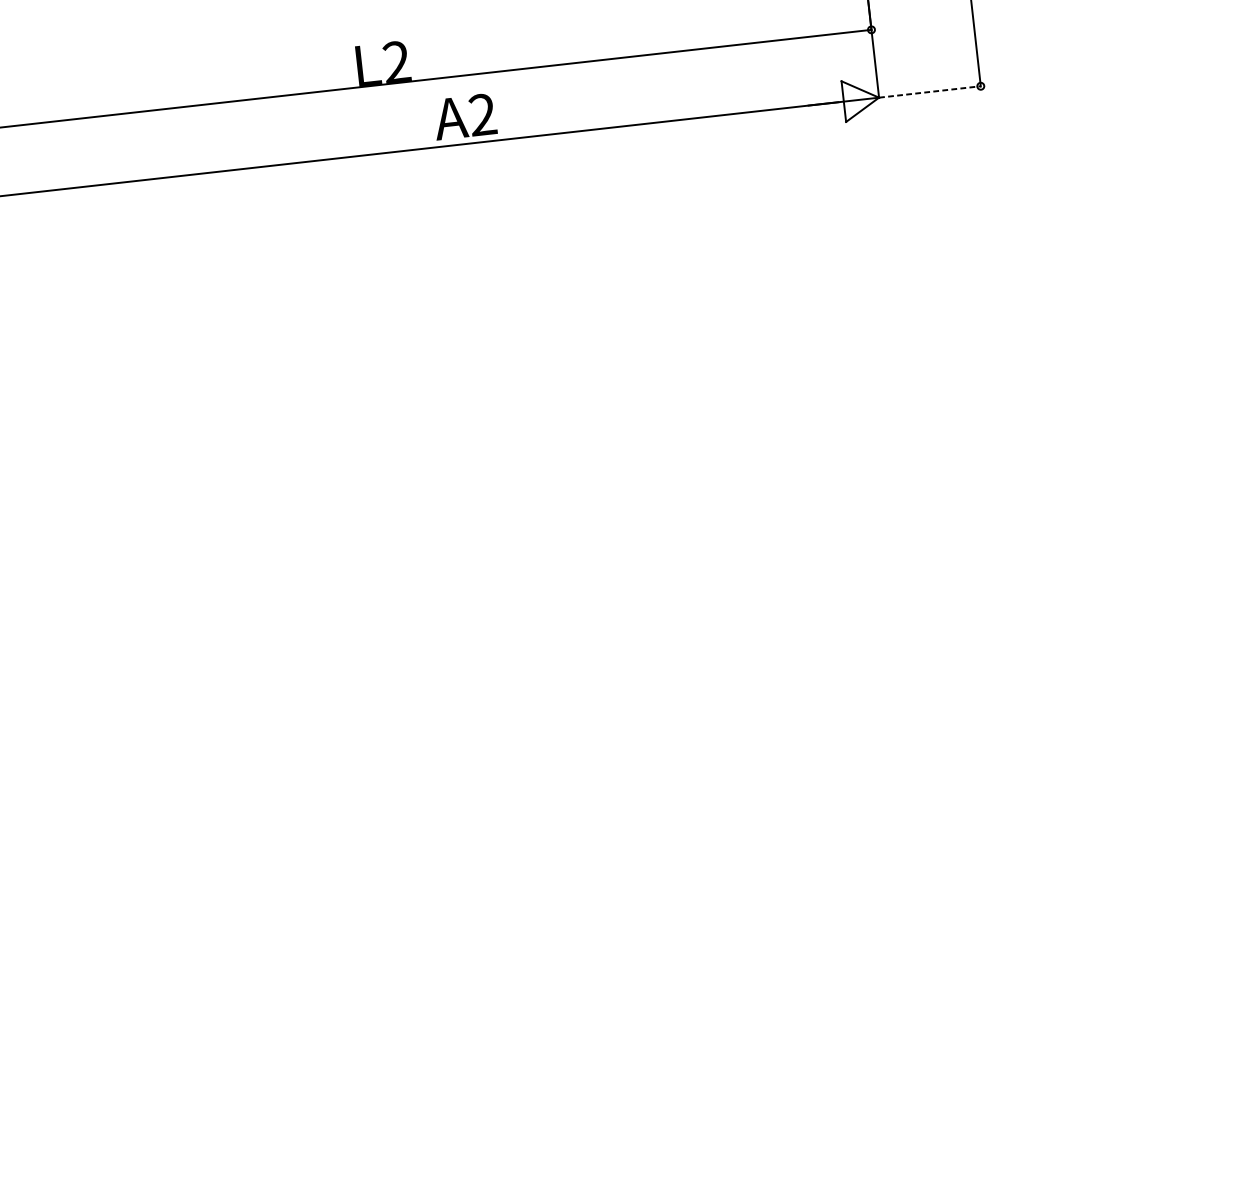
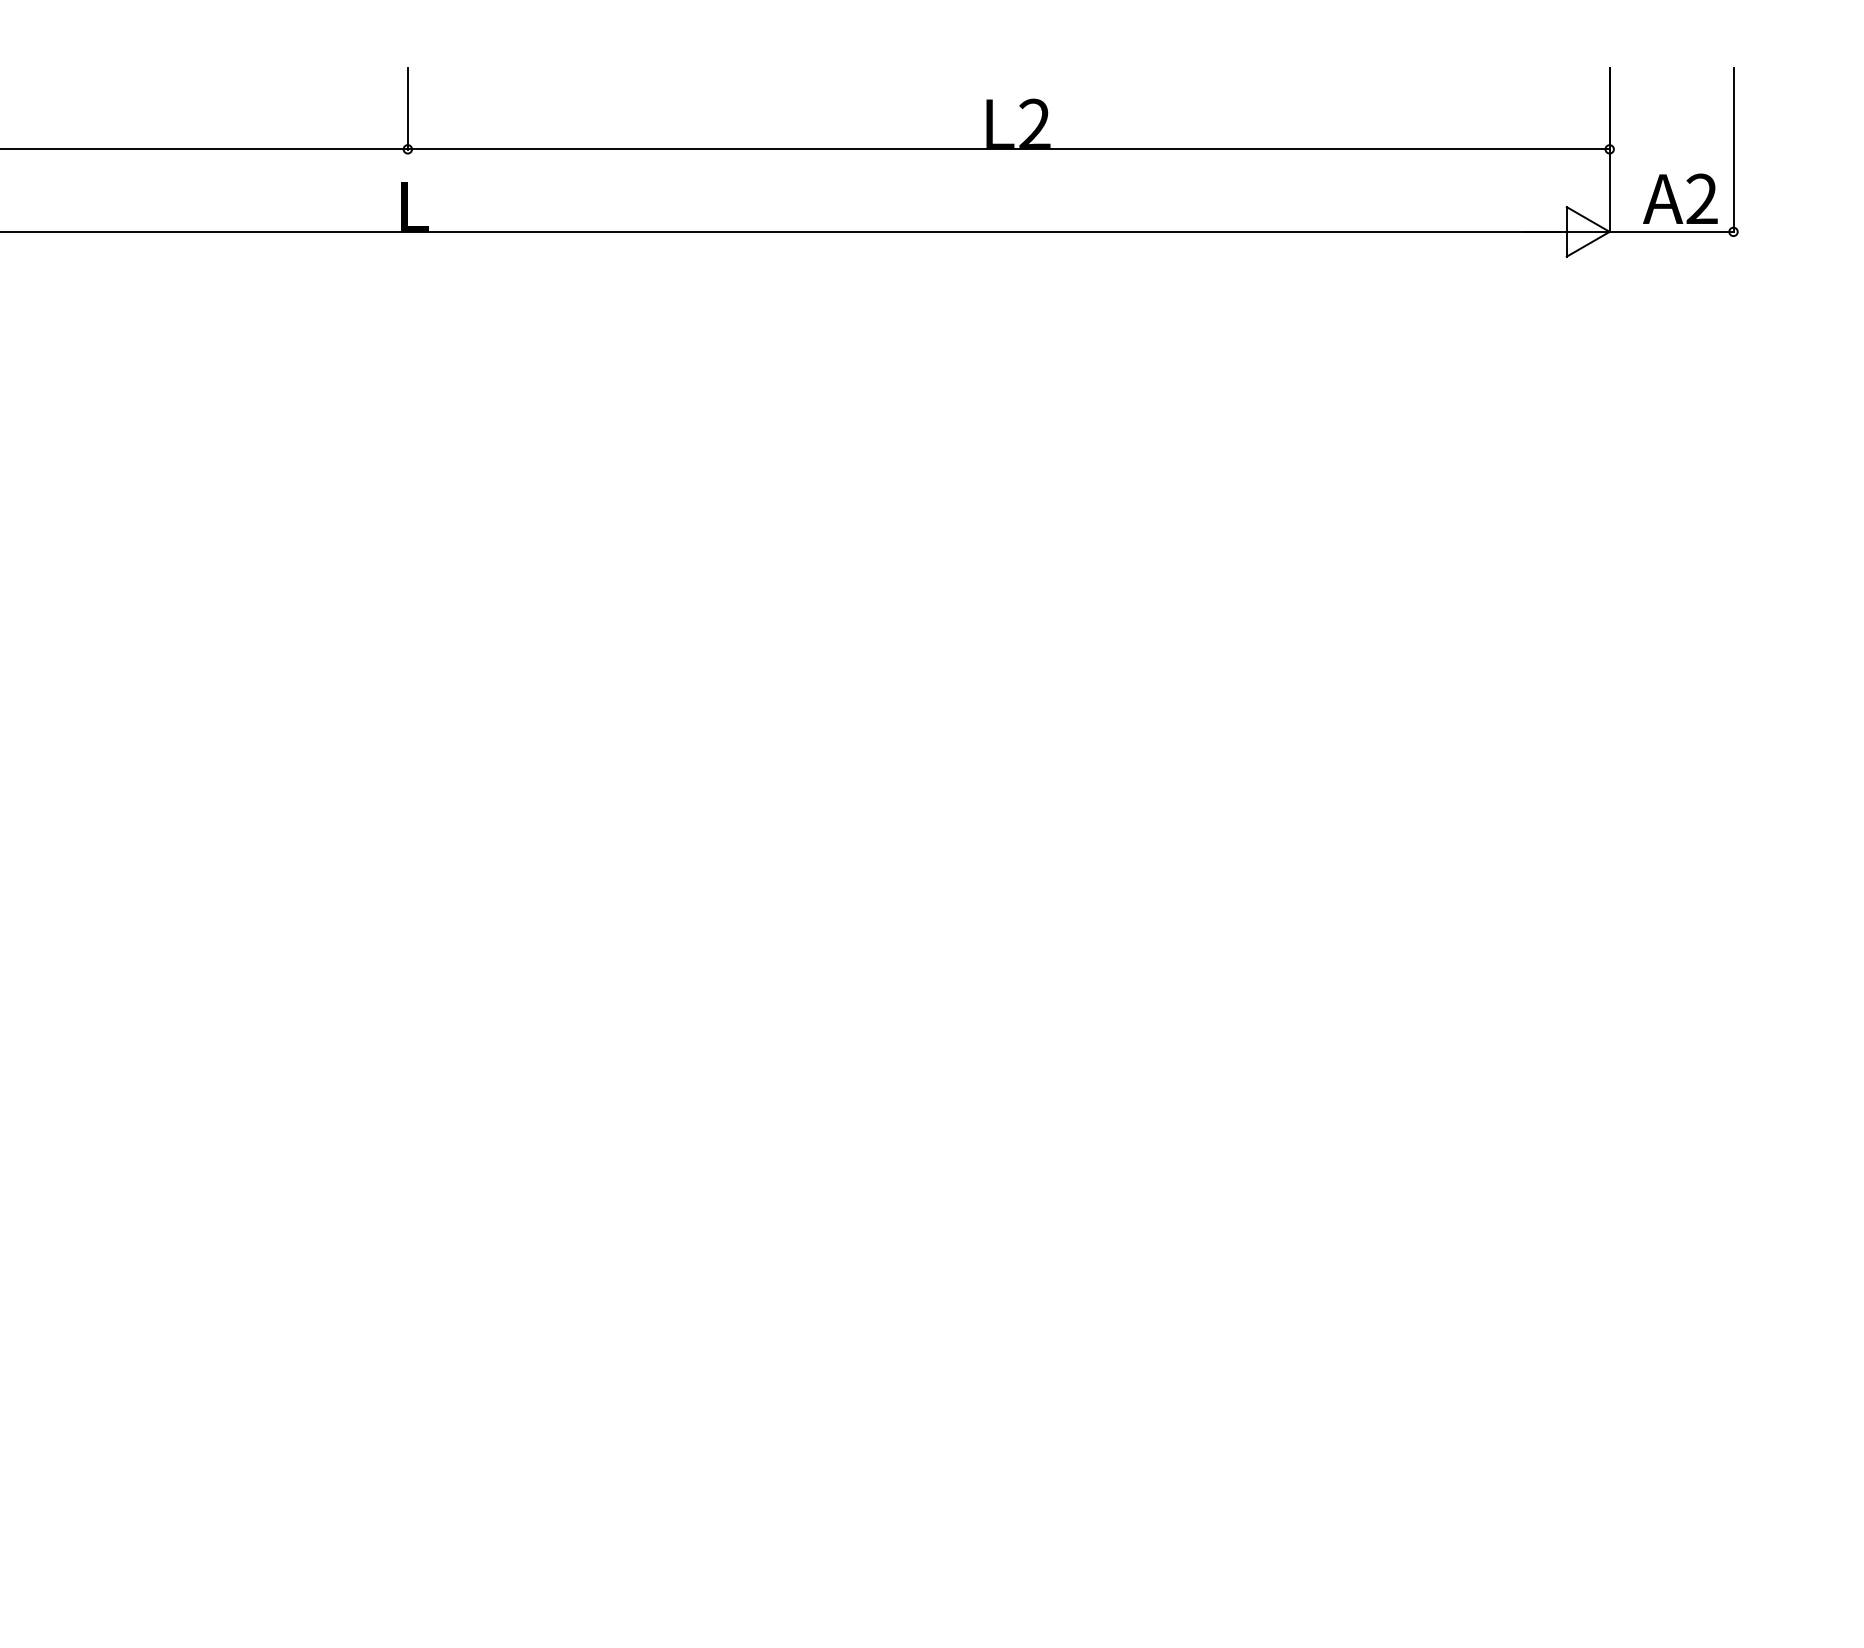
line: (929, 91) -> (1671, 231), dashed -> solid
text: (465, 116) -> (1680, 198), moved

